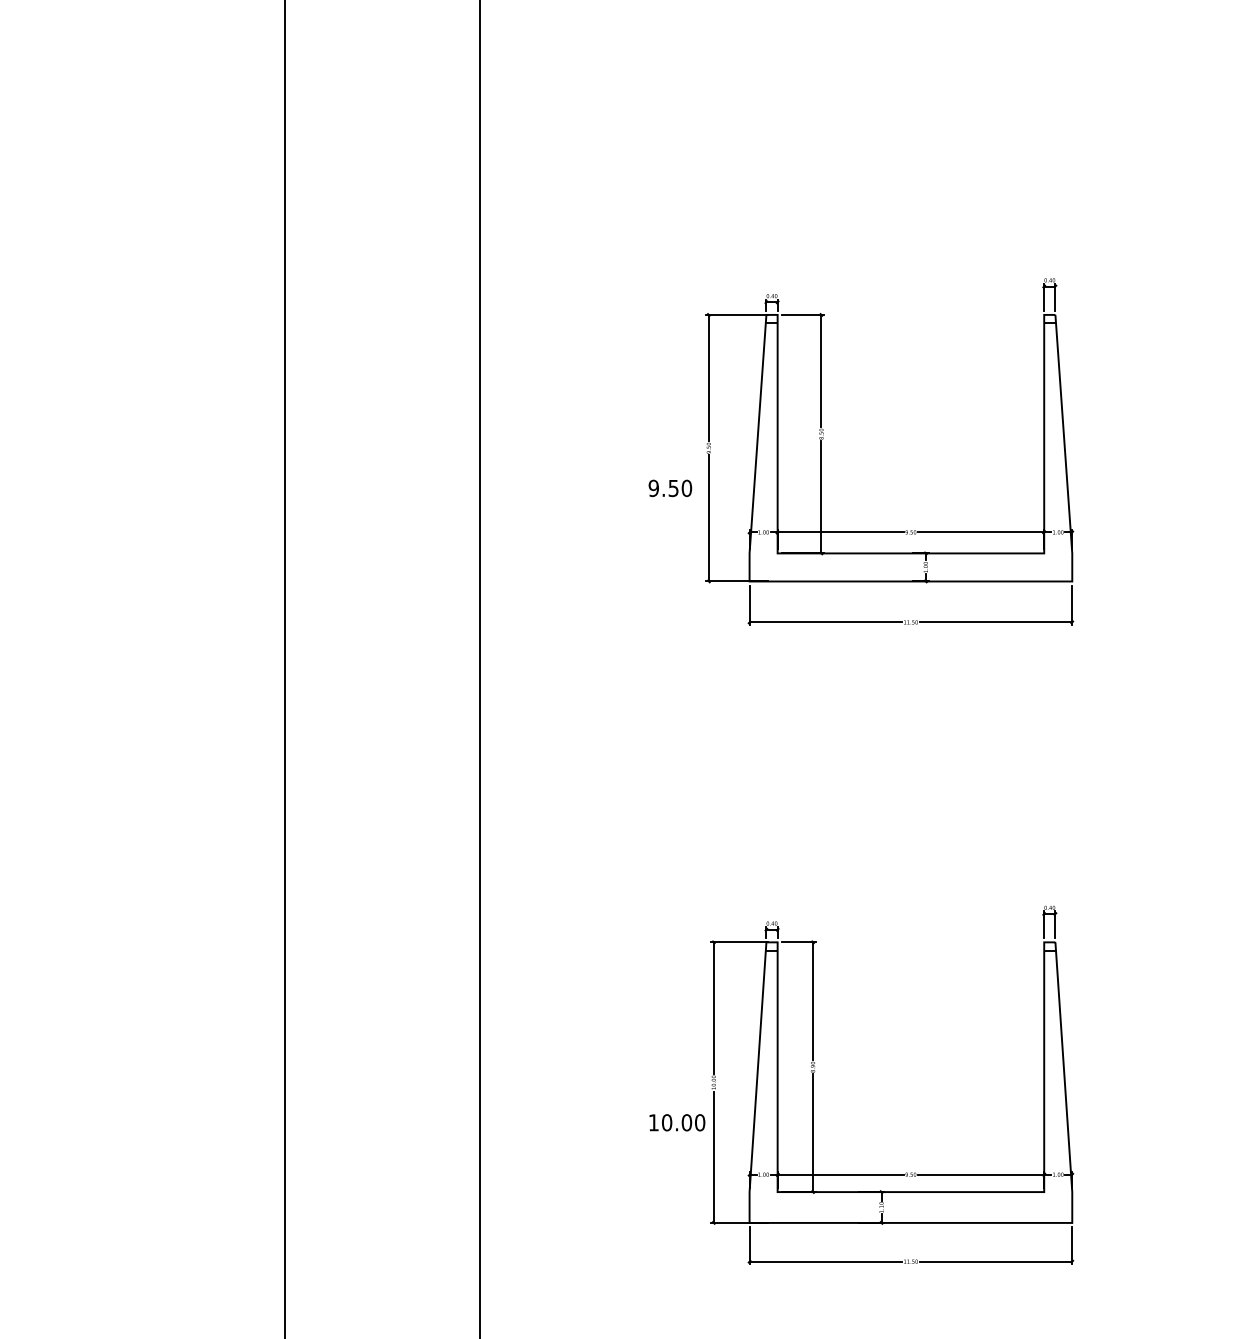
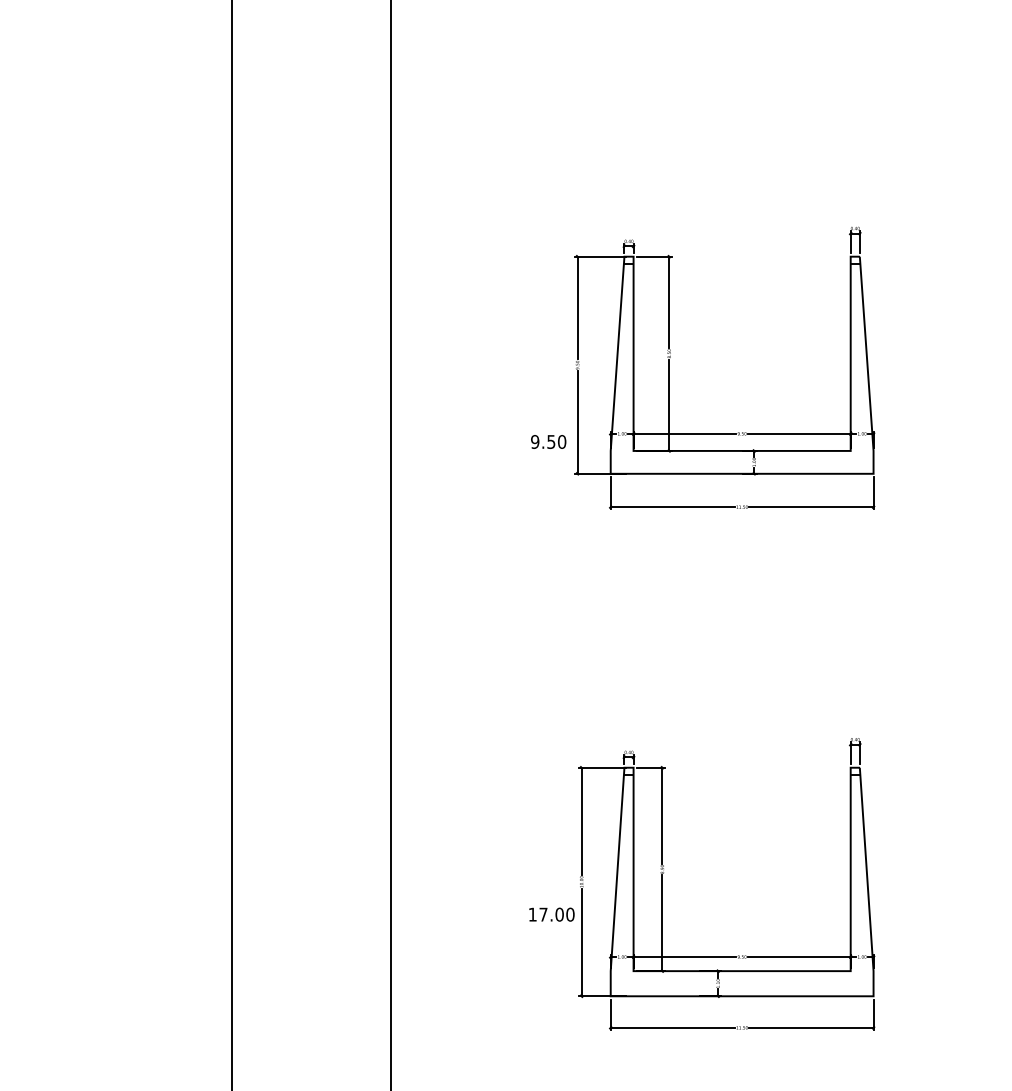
text: (670, 488) -> (548, 442), moved
text: (667, 1122) -> (543, 914), 10.00 -> 17.00

